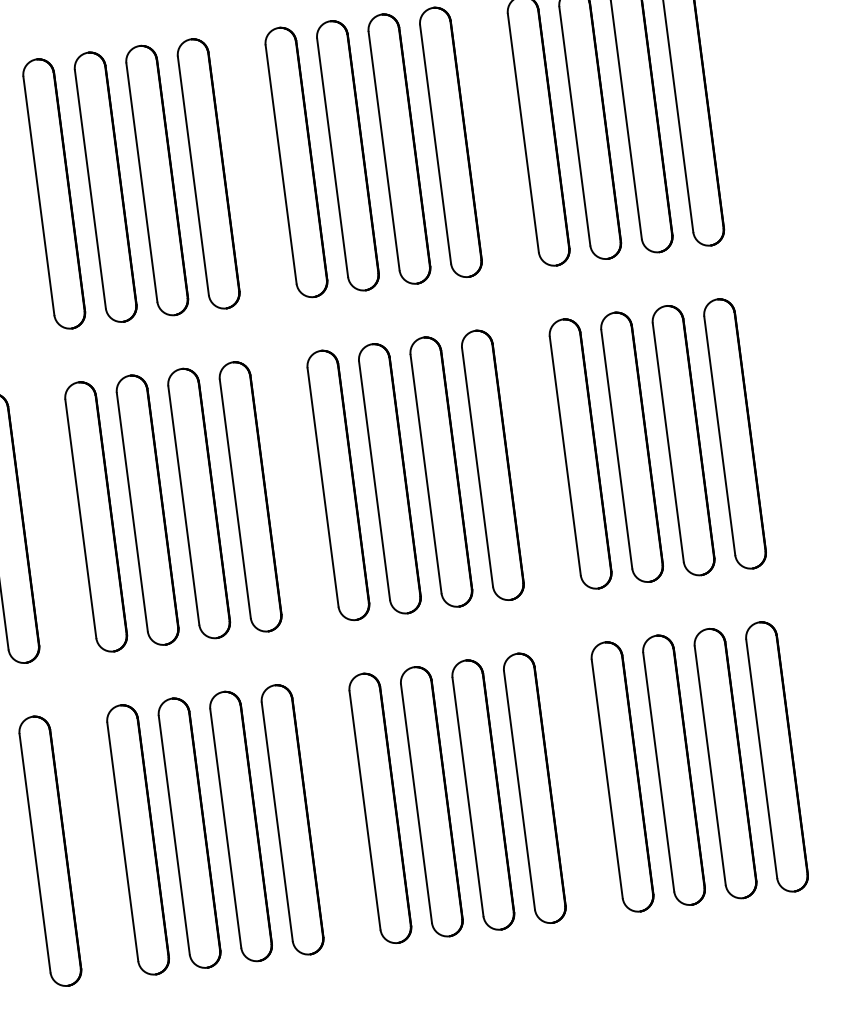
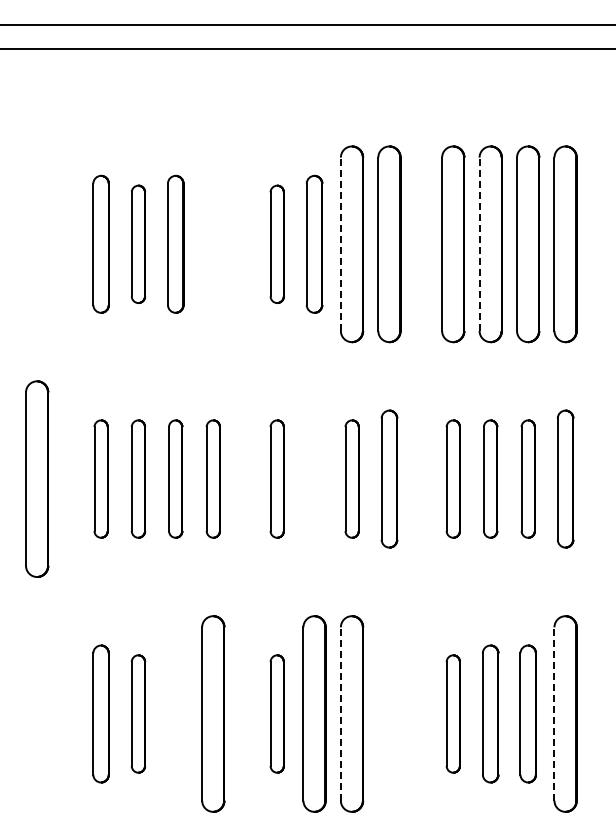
line: (574, 126) -> (479, 244), solid -> dashed
line: (383, 151) -> (340, 244), solid -> dashed
part: (347, 156) -> (314, 244), size x0.7
part: (296, 162) -> (277, 244), size x0.6
part: (208, 174) -> (213, 244), removed
part: (156, 180) -> (175, 244), size x0.7
part: (105, 187) -> (138, 244), size x0.6
part: (54, 194) -> (101, 244), size x0.7
part: (734, 433) -> (565, 478), size x0.7
part: (683, 439) -> (528, 478), size x0.6
part: (631, 446) -> (490, 478), size x0.6
part: (580, 453) -> (453, 478), size x0.6
part: (492, 464) -> (389, 478), size x0.7
part: (441, 471) -> (352, 478), size x0.6
part: (389, 477) -> (314, 478), removed
part: (338, 484) -> (277, 478), size x0.6
part: (250, 495) -> (213, 478), size x0.6
part: (198, 502) -> (175, 478), size x0.6
part: (147, 509) -> (138, 478), size x0.6
part: (96, 515) -> (101, 478), size x0.6
line: (761, 759) -> (554, 714), solid -> dashed
part: (725, 762) -> (528, 713), size x0.7
part: (673, 769) -> (490, 713), size x0.7
part: (622, 776) -> (453, 713), size x0.6
part: (534, 787) -> (389, 713), removed
line: (467, 797) -> (340, 714), solid -> dashed
part: (380, 807) -> (277, 713), size x0.6
part: (240, 825) -> (175, 713), removed
part: (189, 832) -> (138, 713), size x0.6
part: (138, 839) -> (101, 713), size x0.7
part: (50, 850) -> (37, 713), removed

